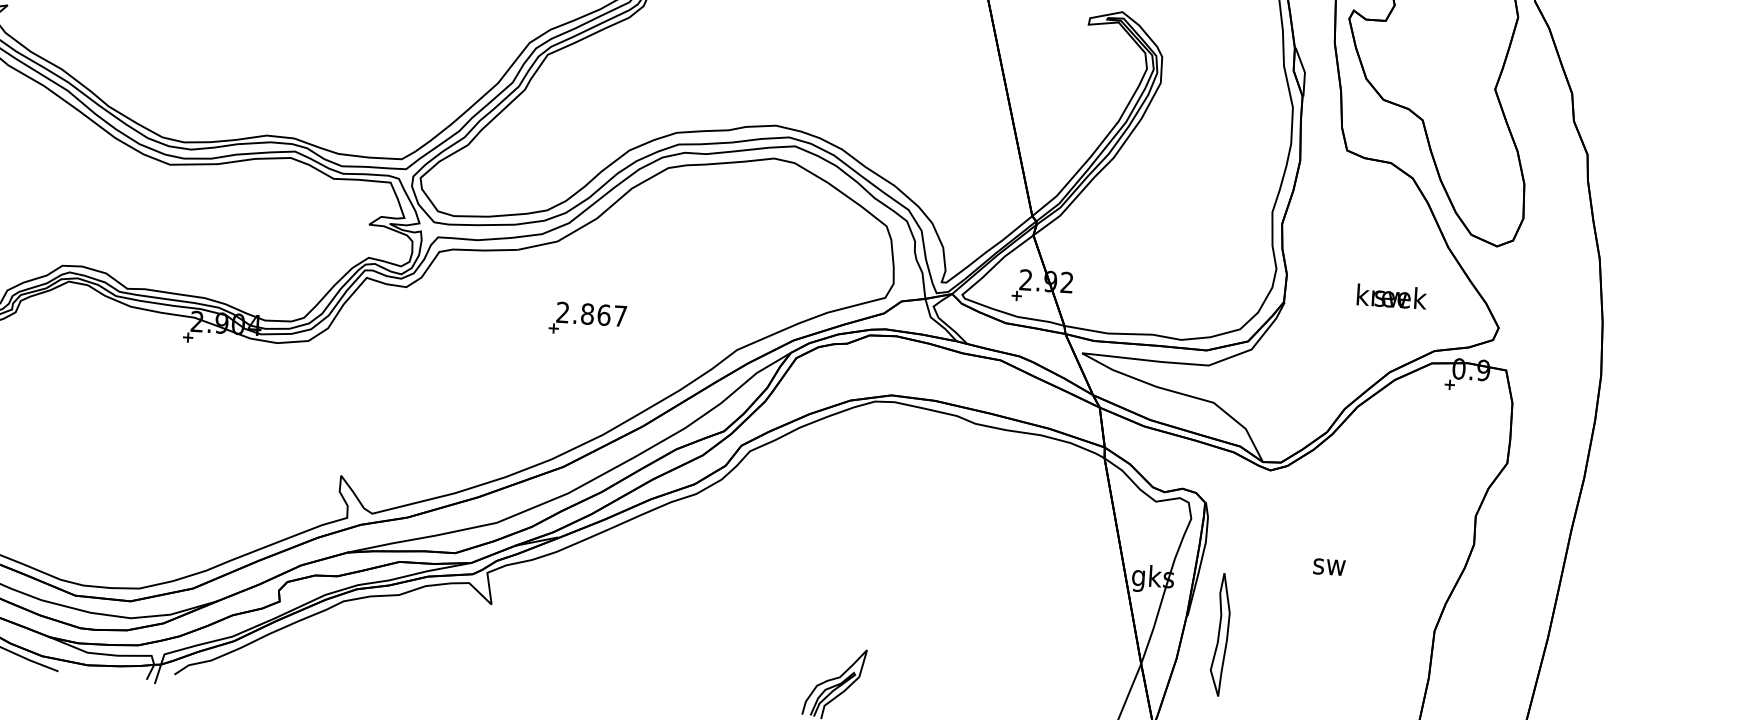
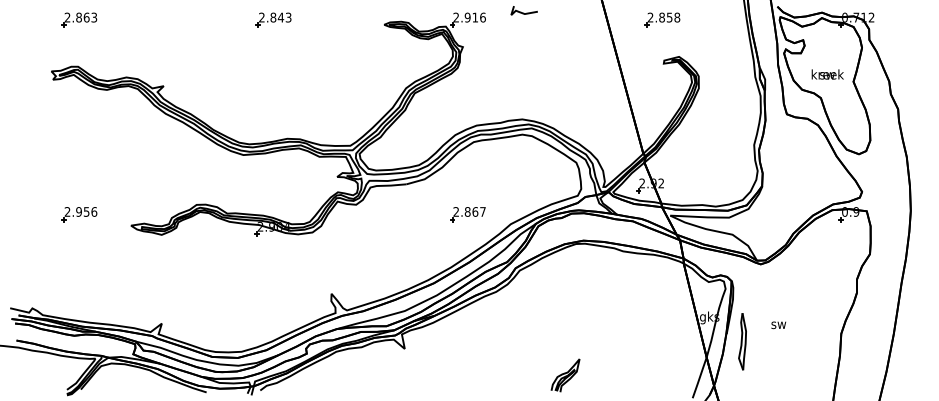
text: (1391, 296) -> (827, 74), moved
part: (586, 319) -> (467, 214), moved
text: (1328, 567) -> (778, 325), moved

